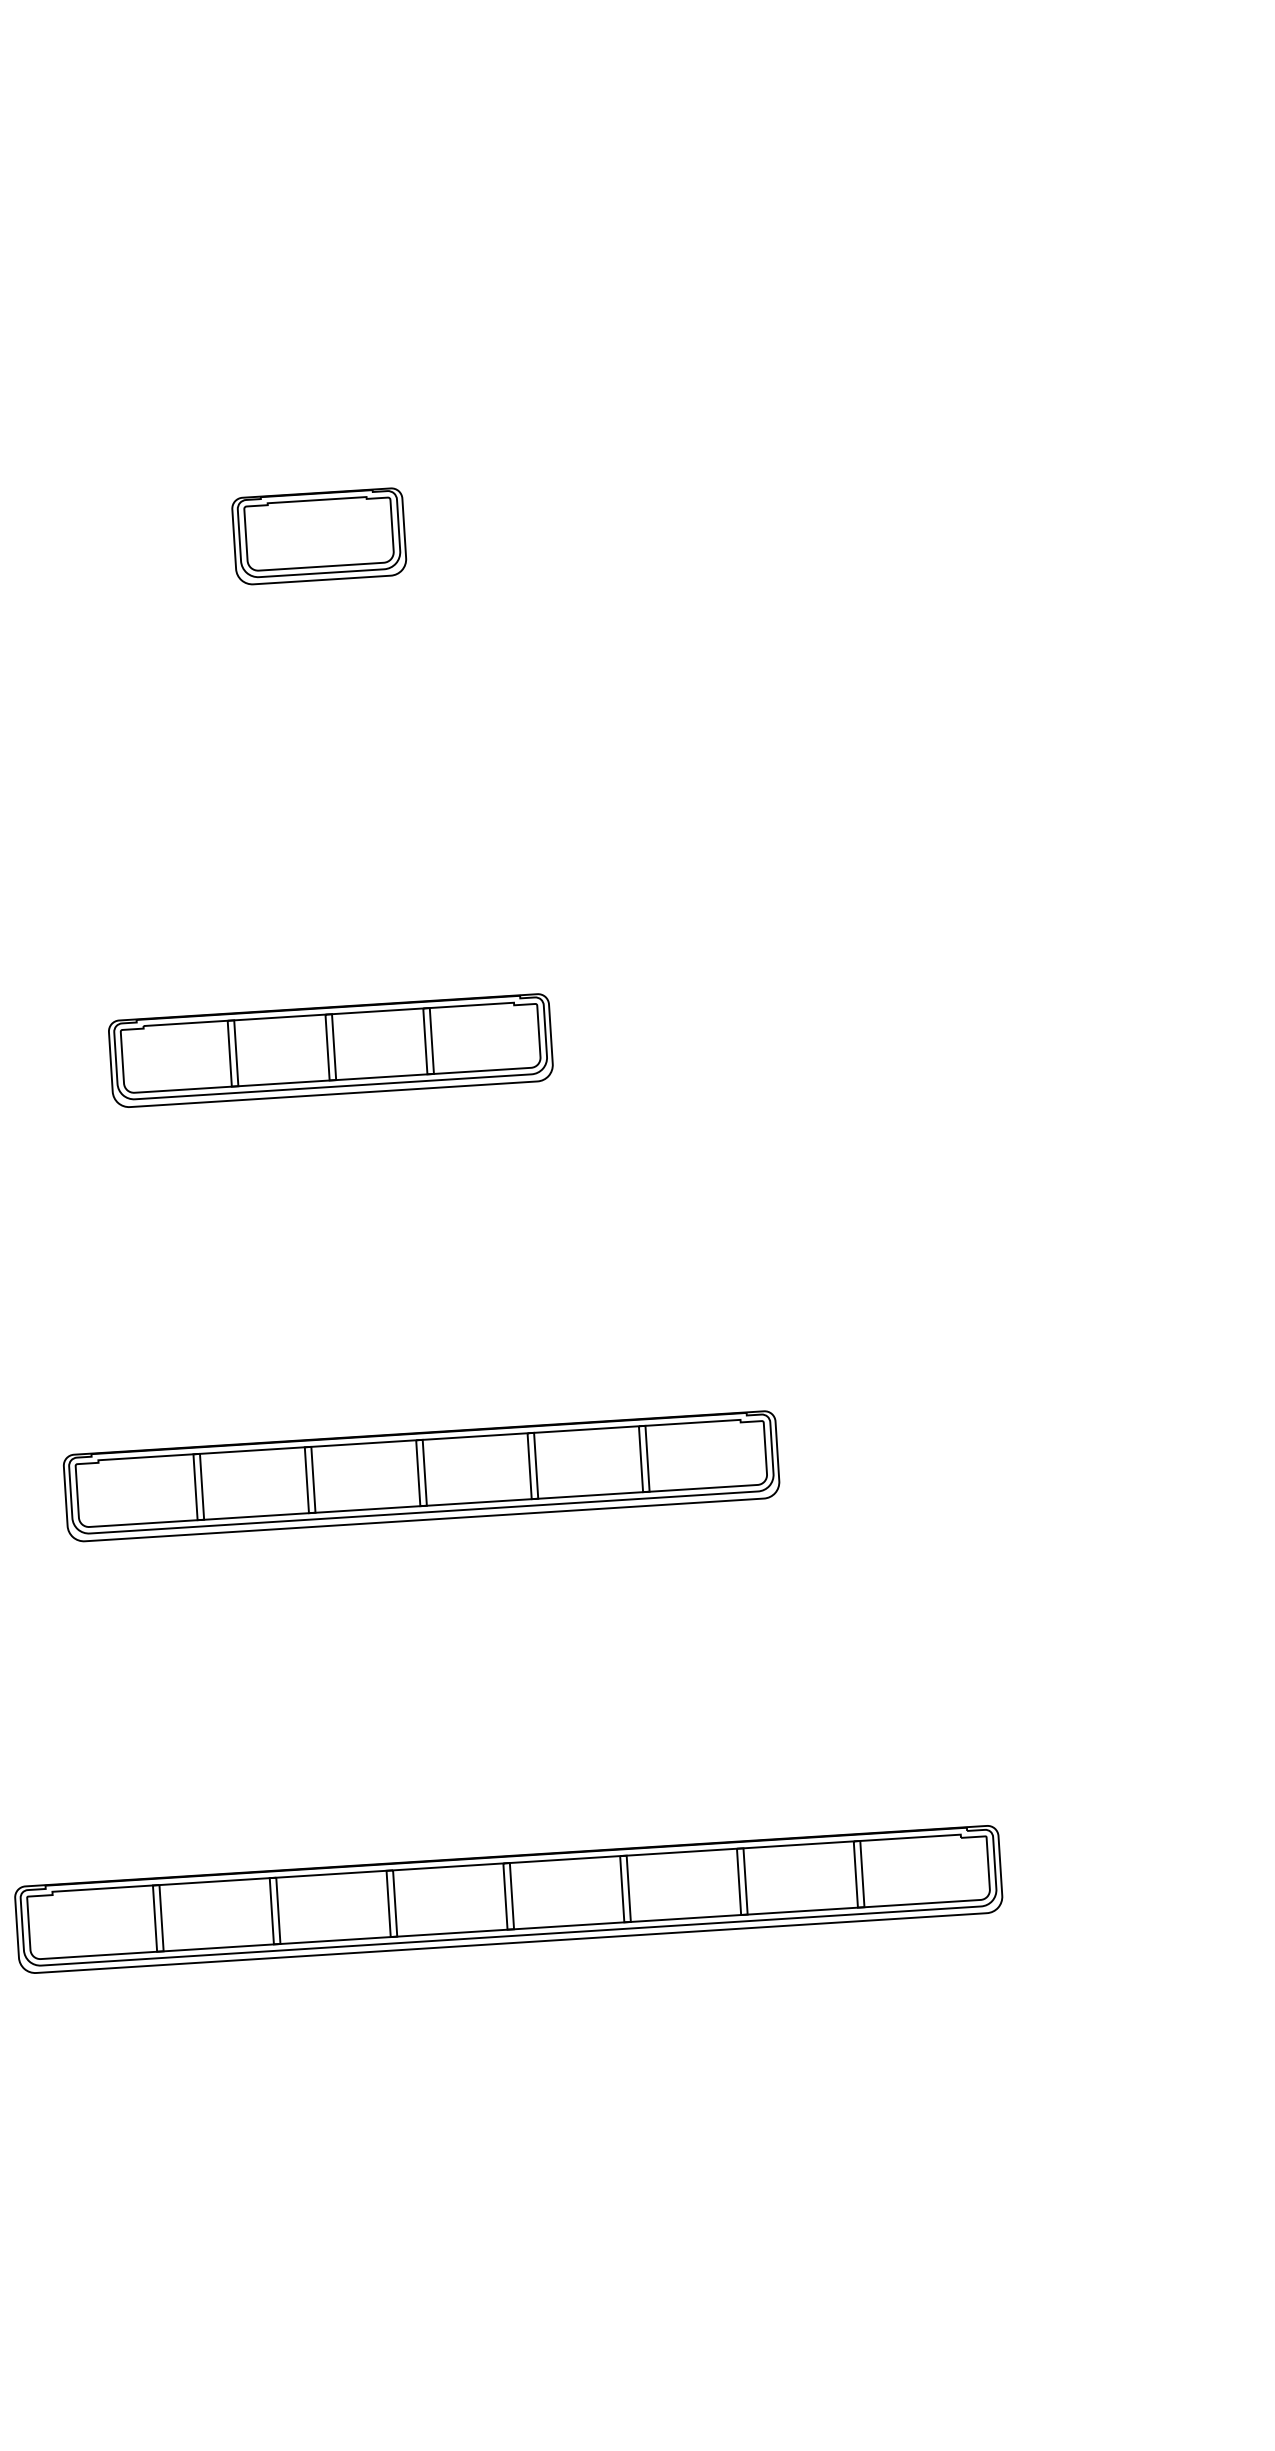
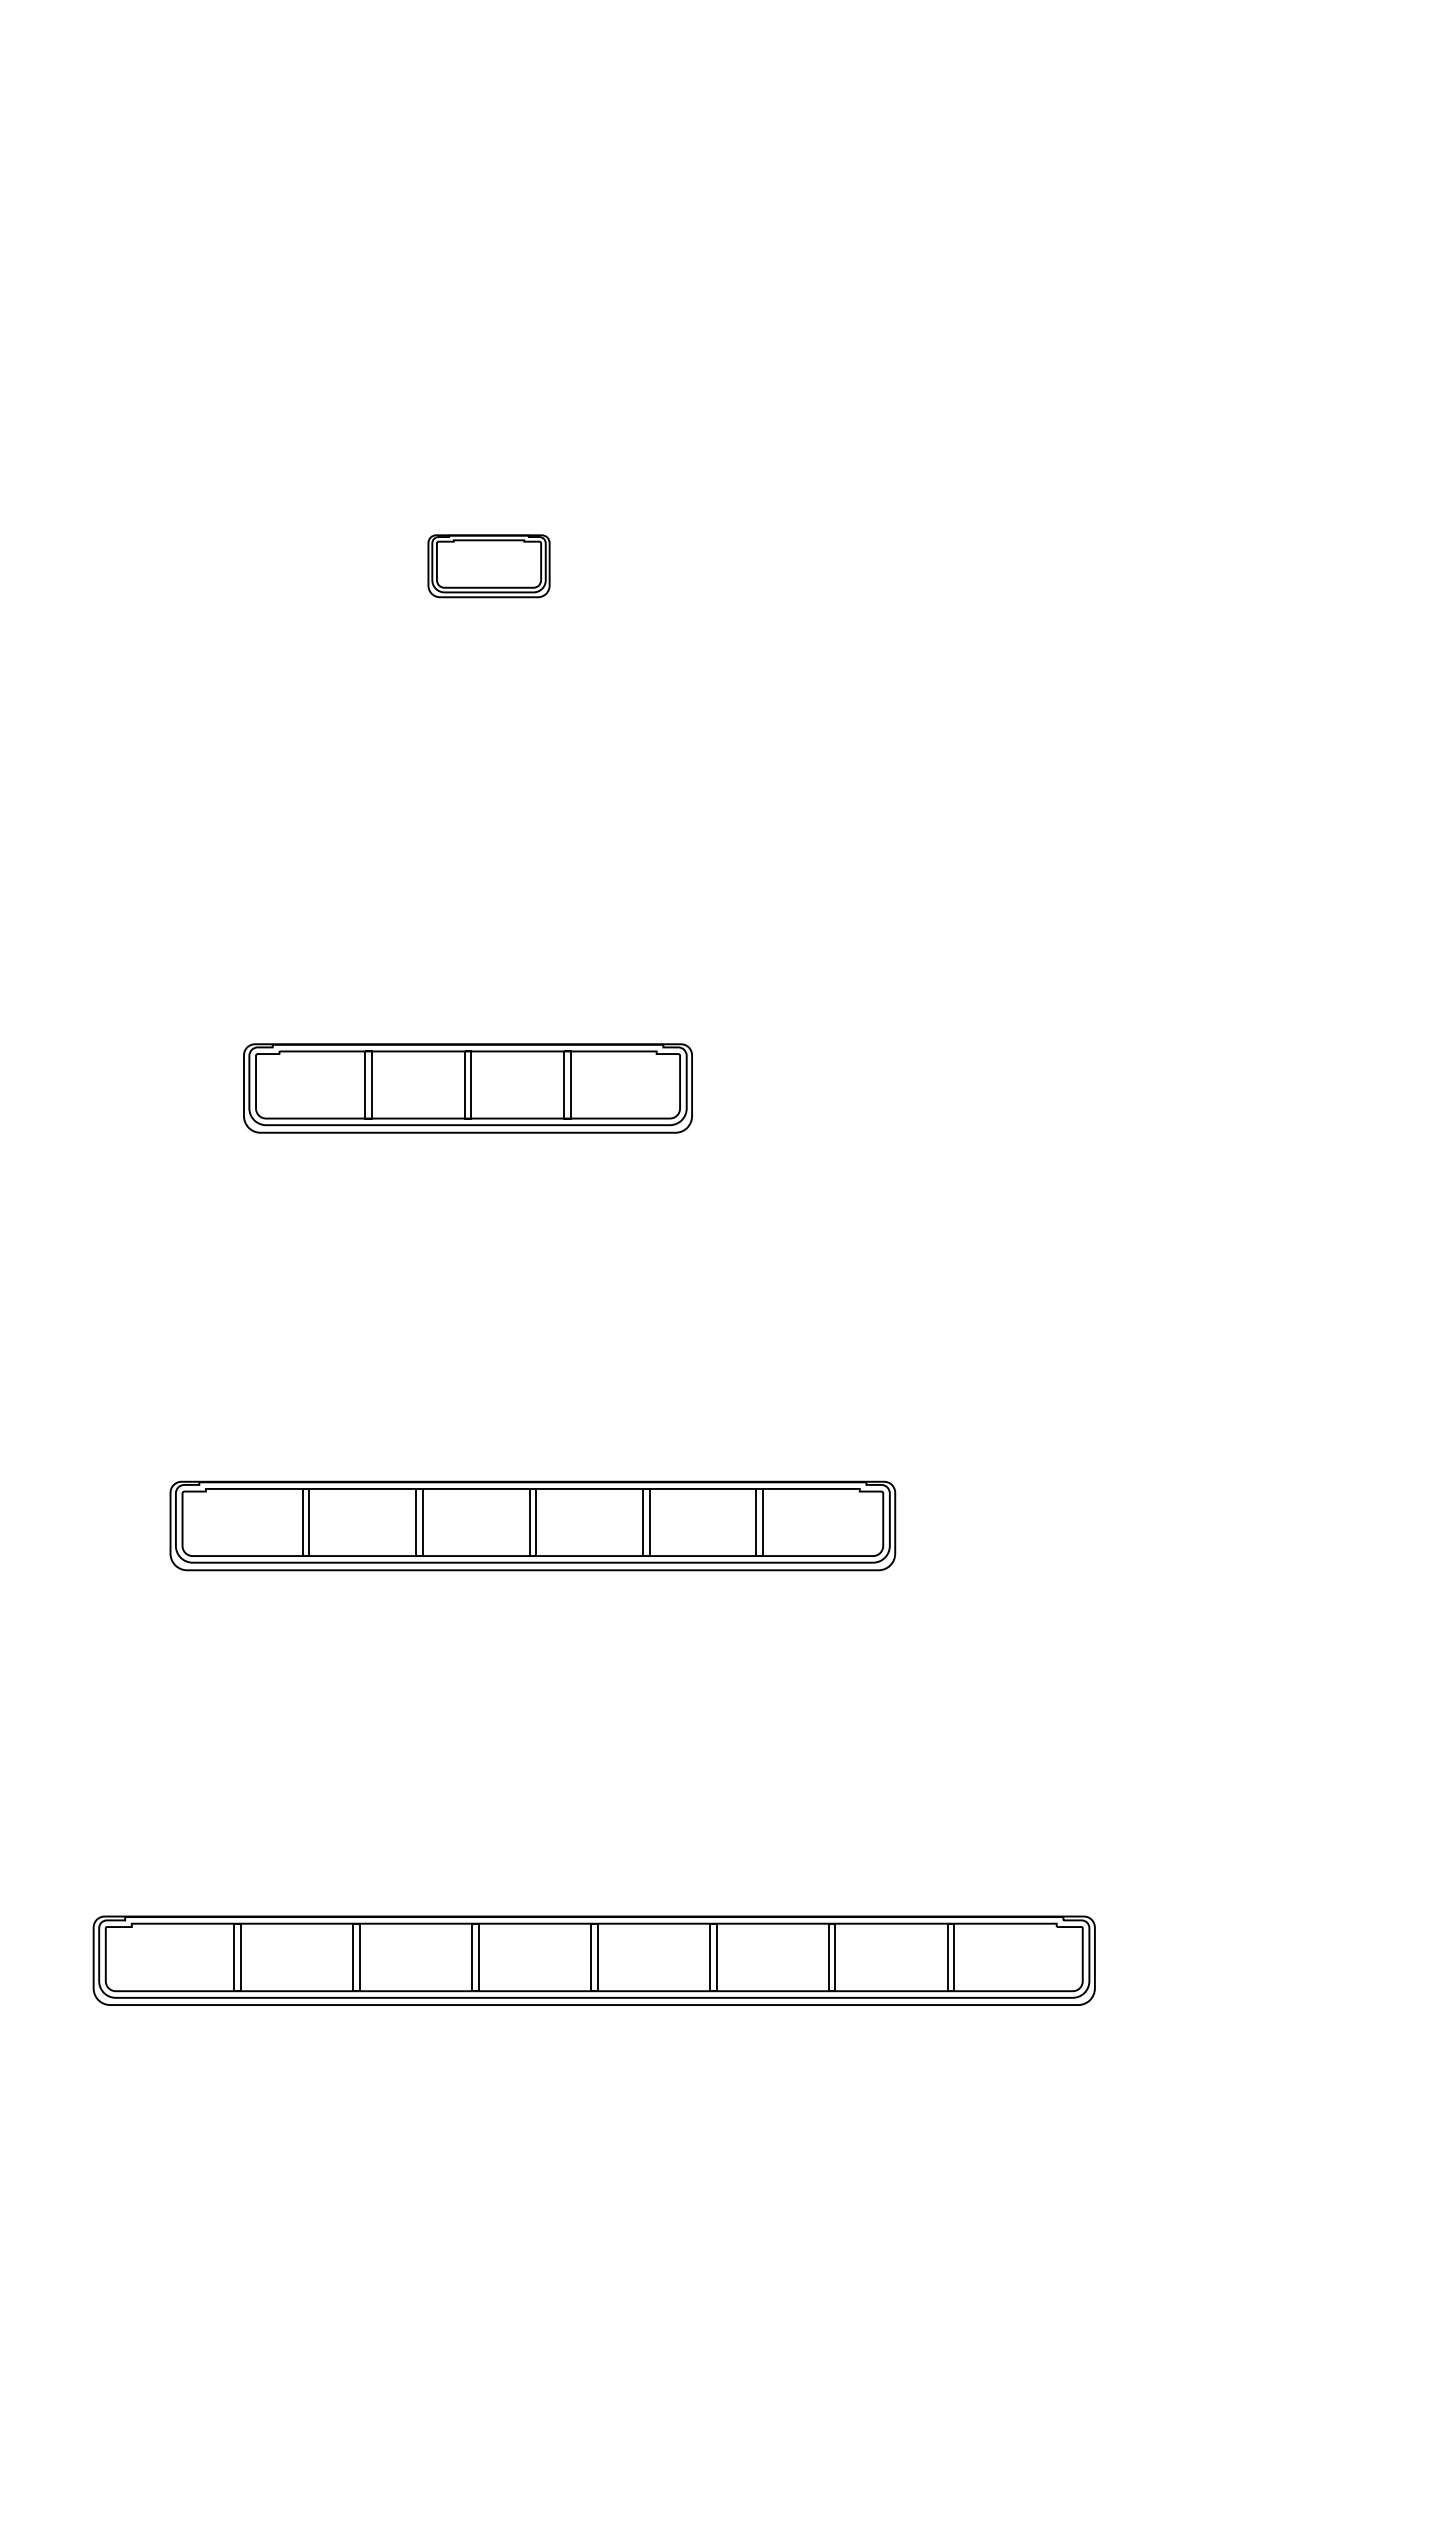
part: (318, 536) -> (488, 566), size x0.7

